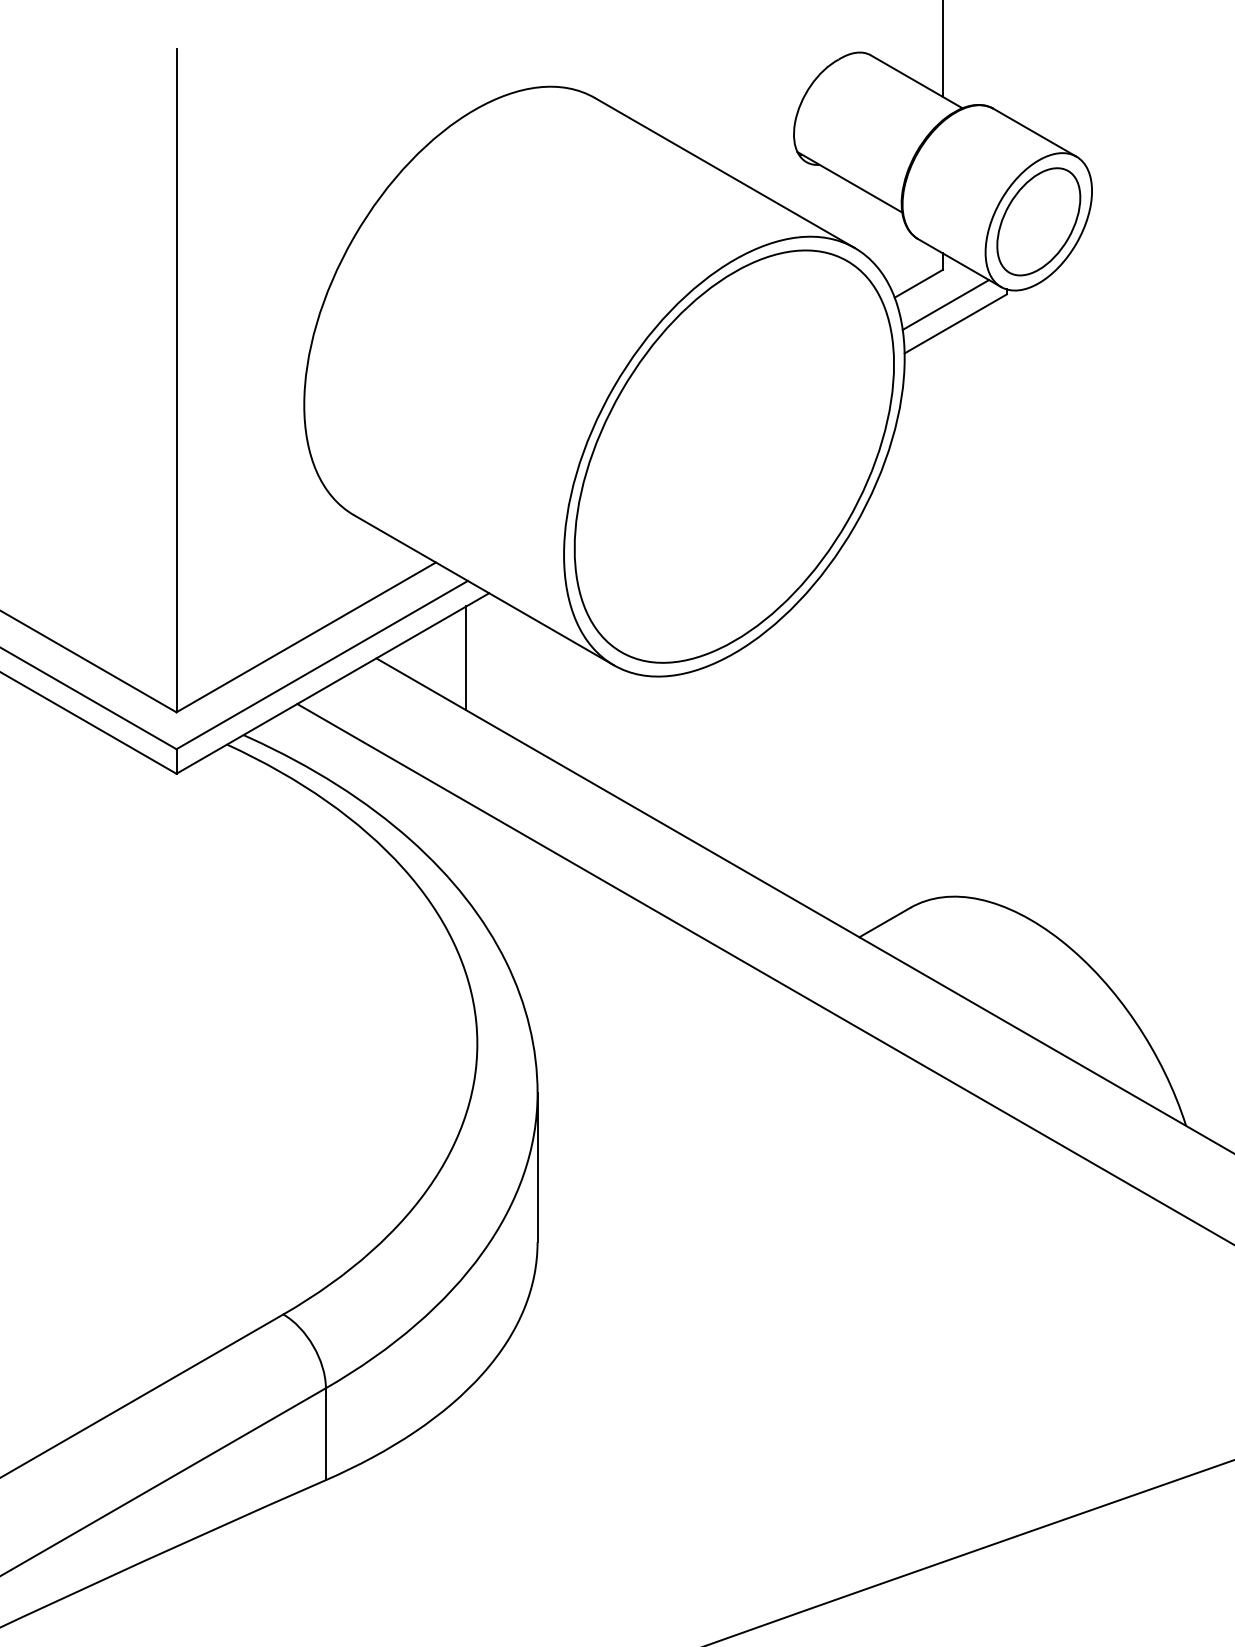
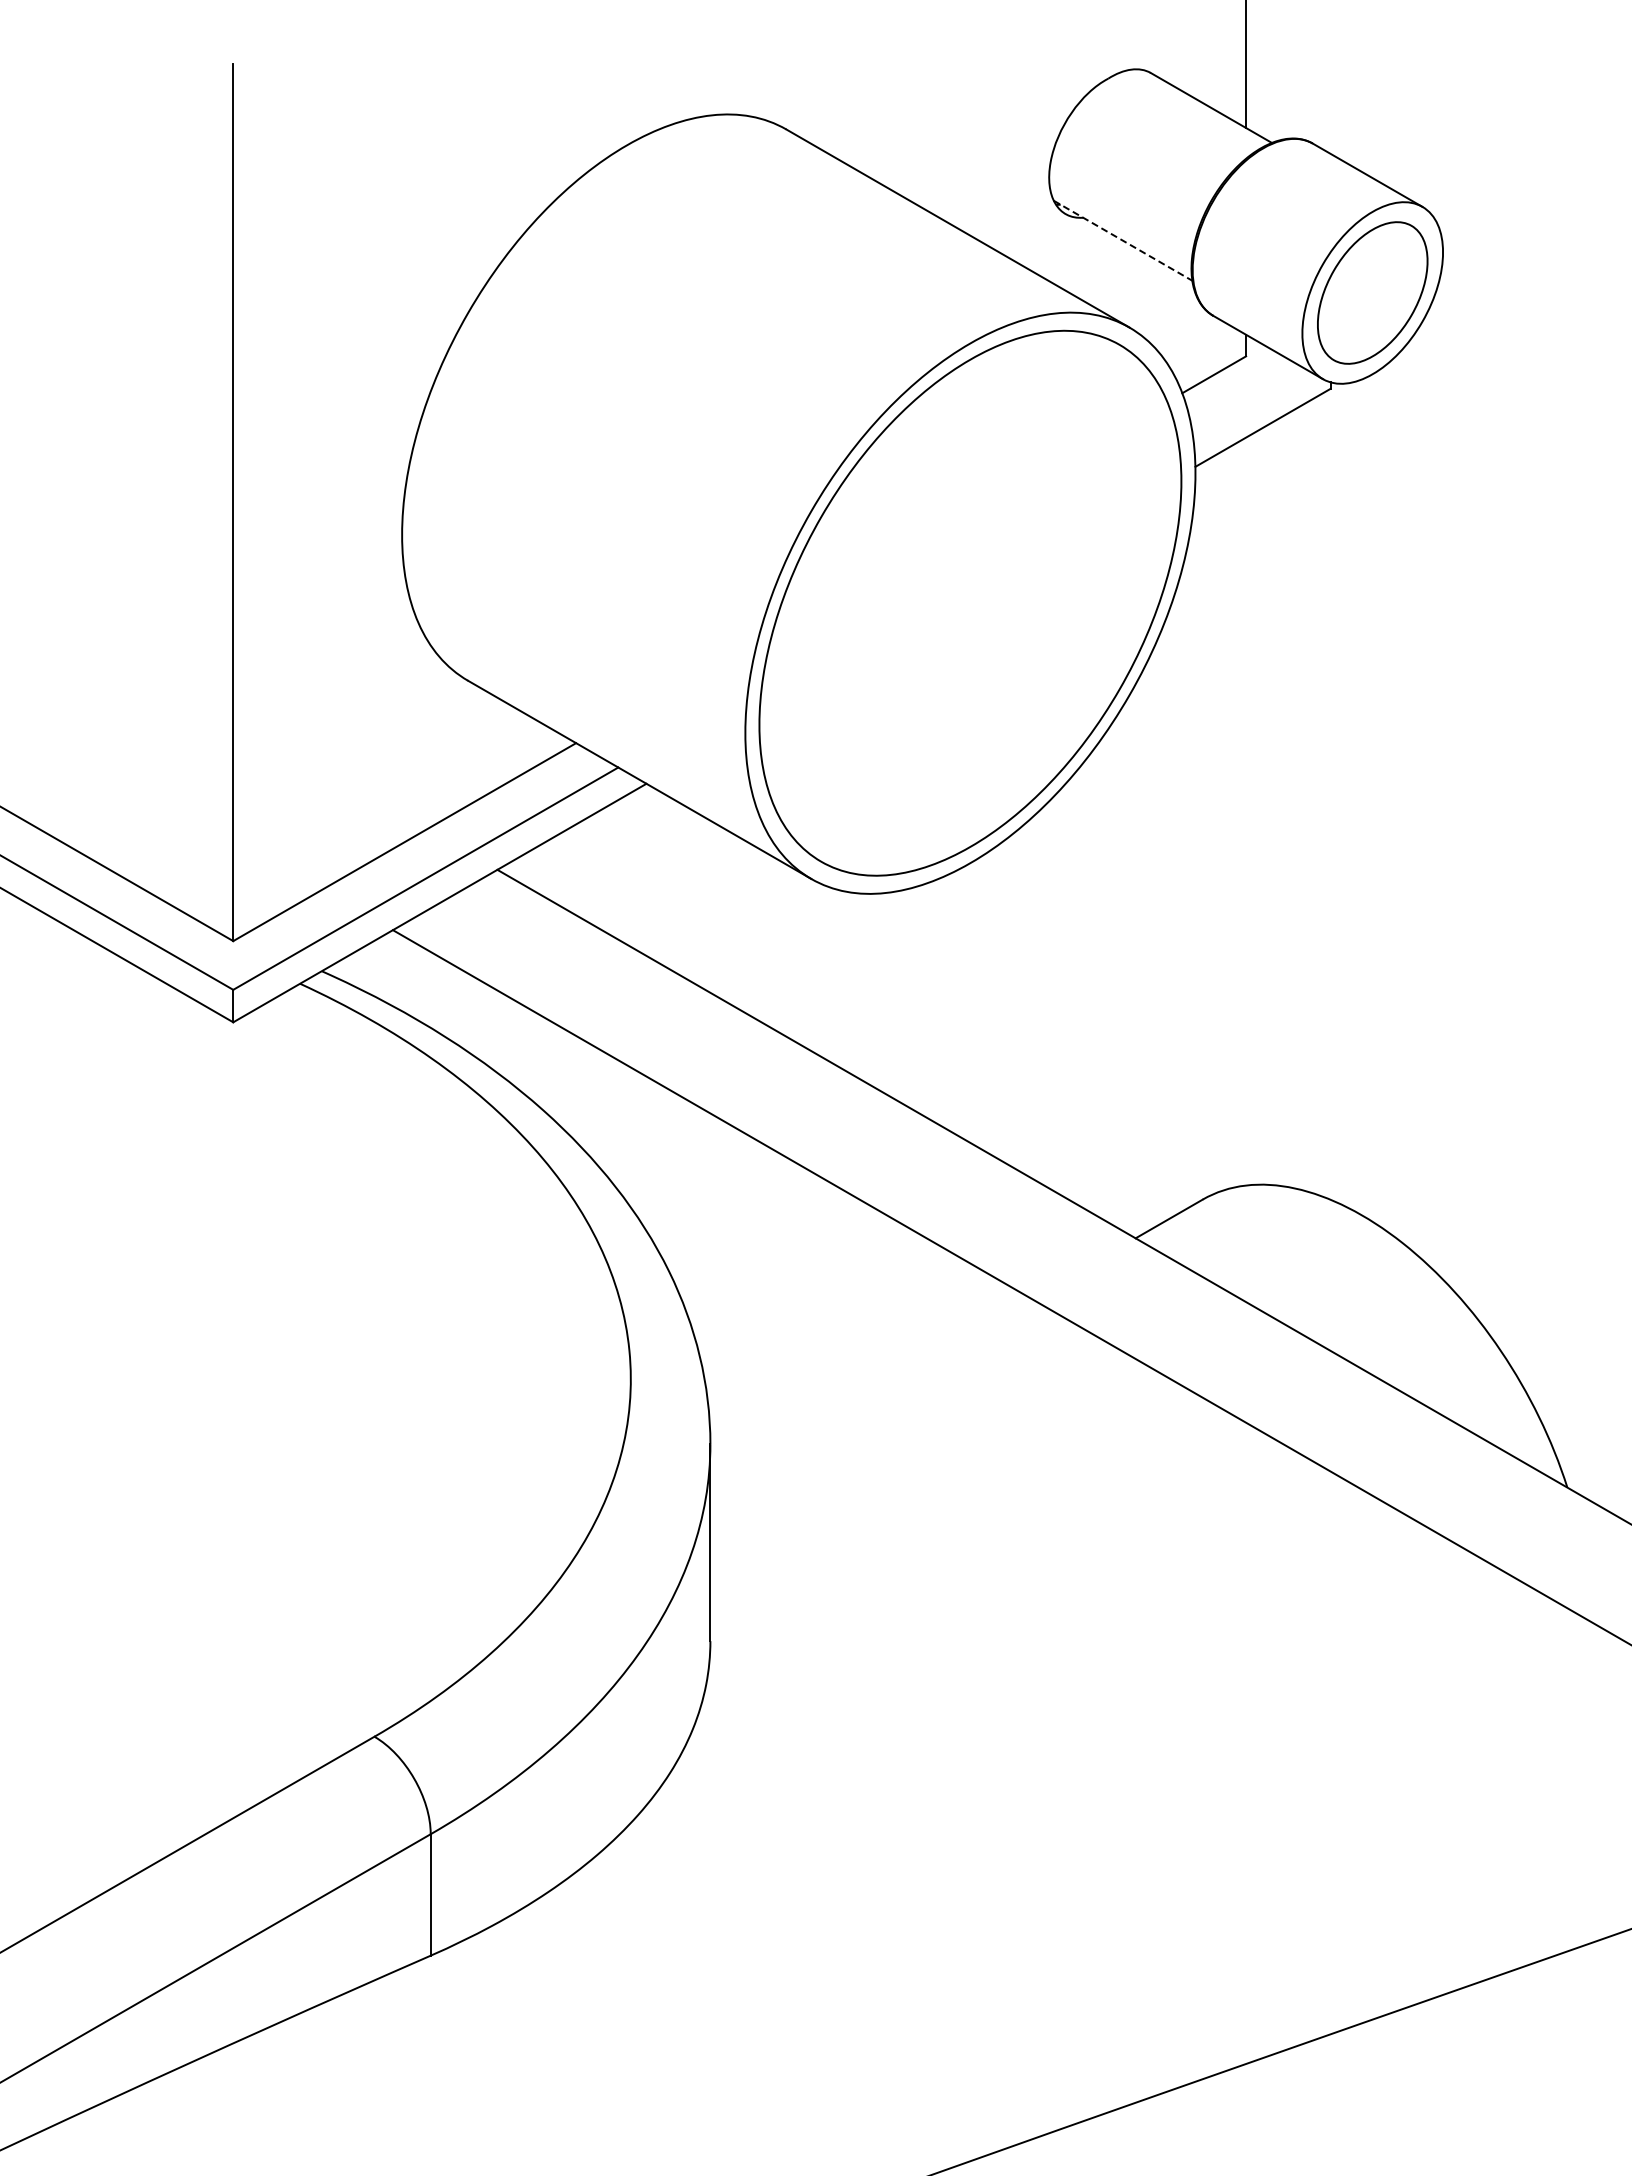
line: (850, 182) -> (1123, 241), solid -> dashed
line: (945, 304) -> (1249, 402), removed
line: (466, 658) -> (616, 869), removed

